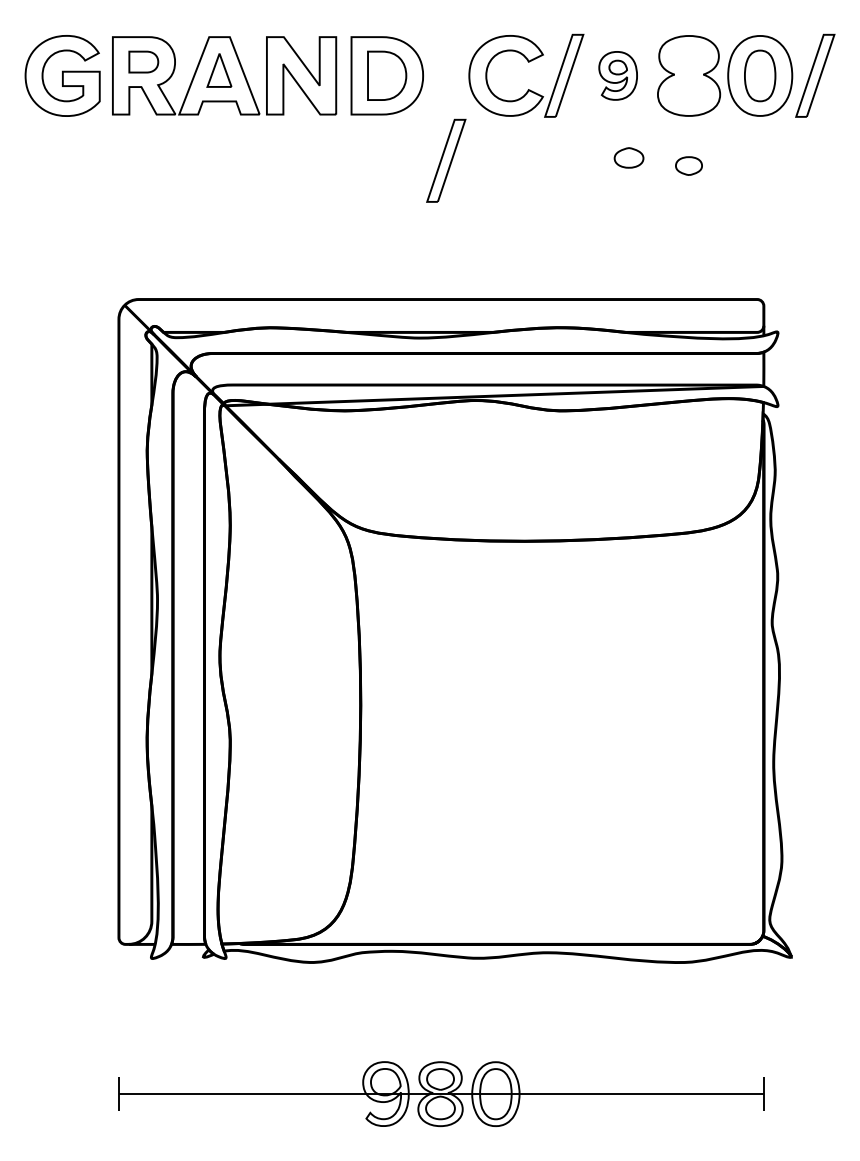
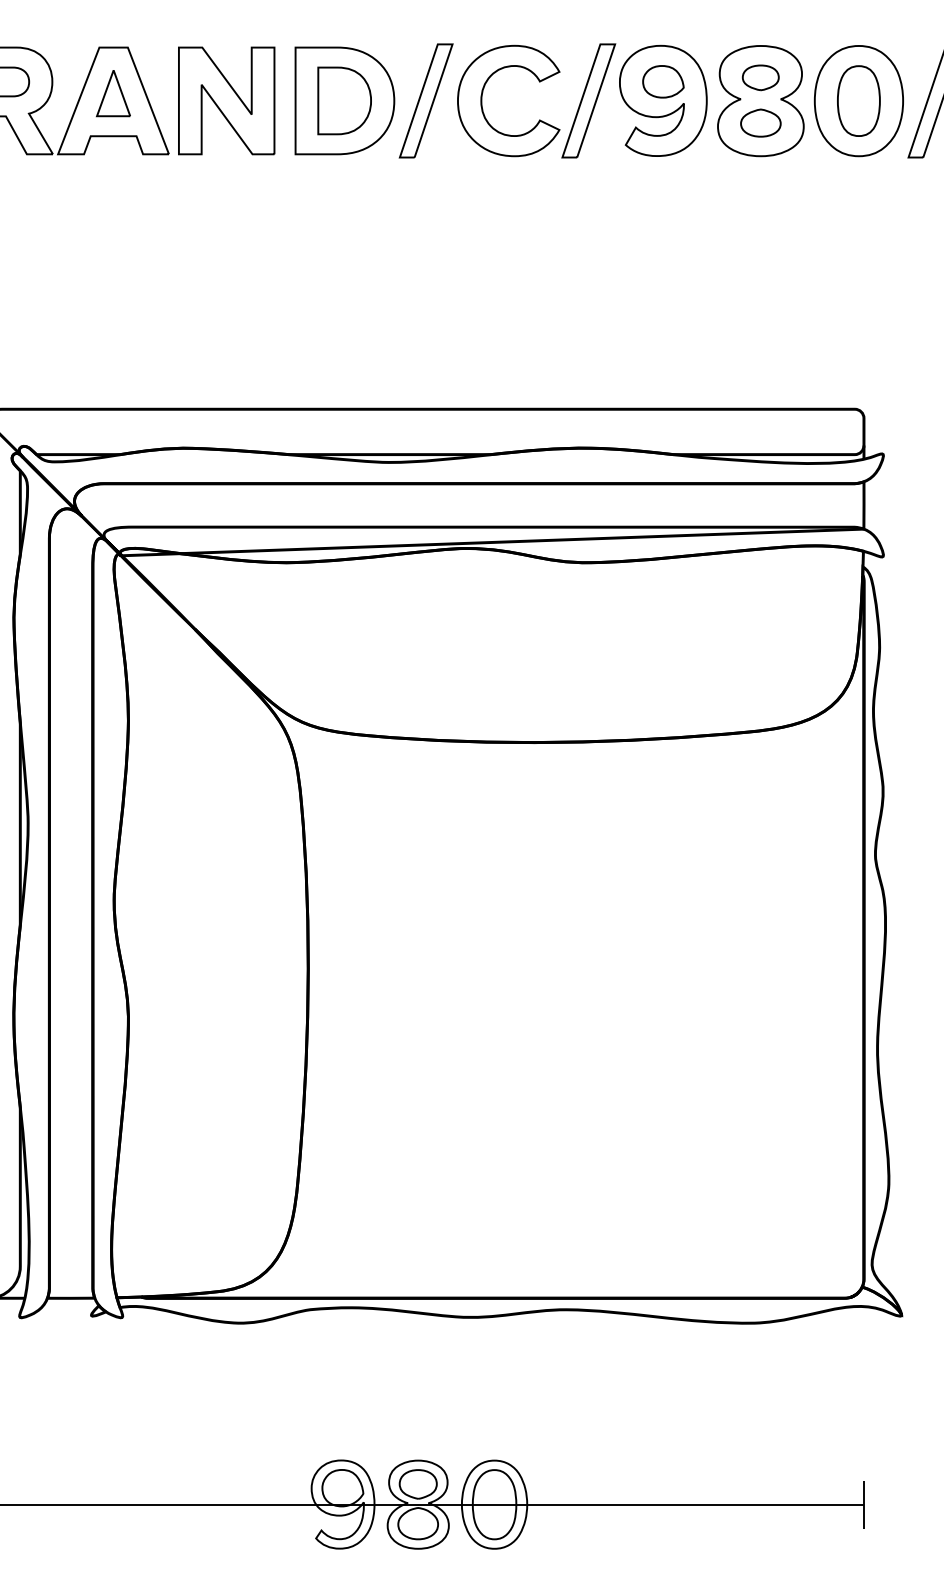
part: (617, 75) -> (662, 100), size x1.67
part: (628, 157) -> (760, 122), moved
part: (446, 160) -> (426, 100), moved
part: (688, 165) -> (760, 77), moved

